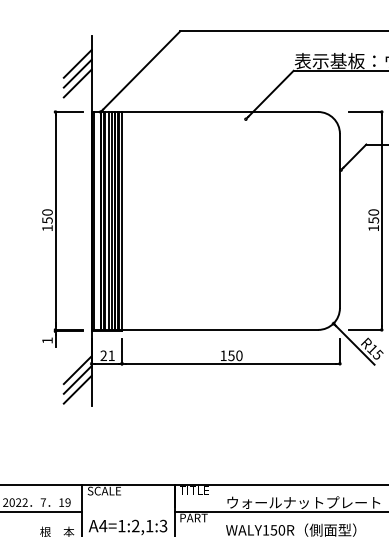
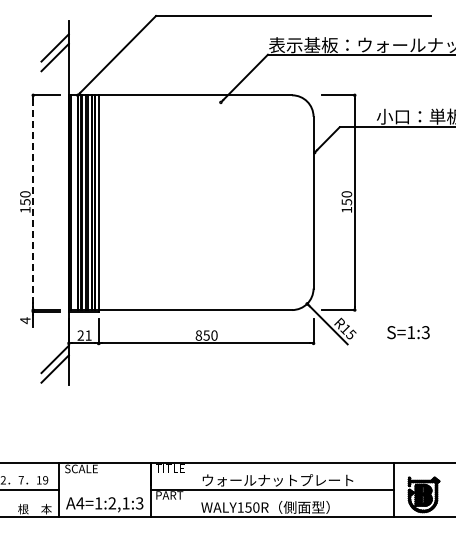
line: (77, 82) -> (54, 66), removed
line: (55, 220) -> (33, 202), solid -> dashed
text: (47, 340) -> (25, 320), 1 -> 4
text: (223, 355) -> (198, 335), 150 -> 850
line: (77, 369) -> (54, 349), removed

